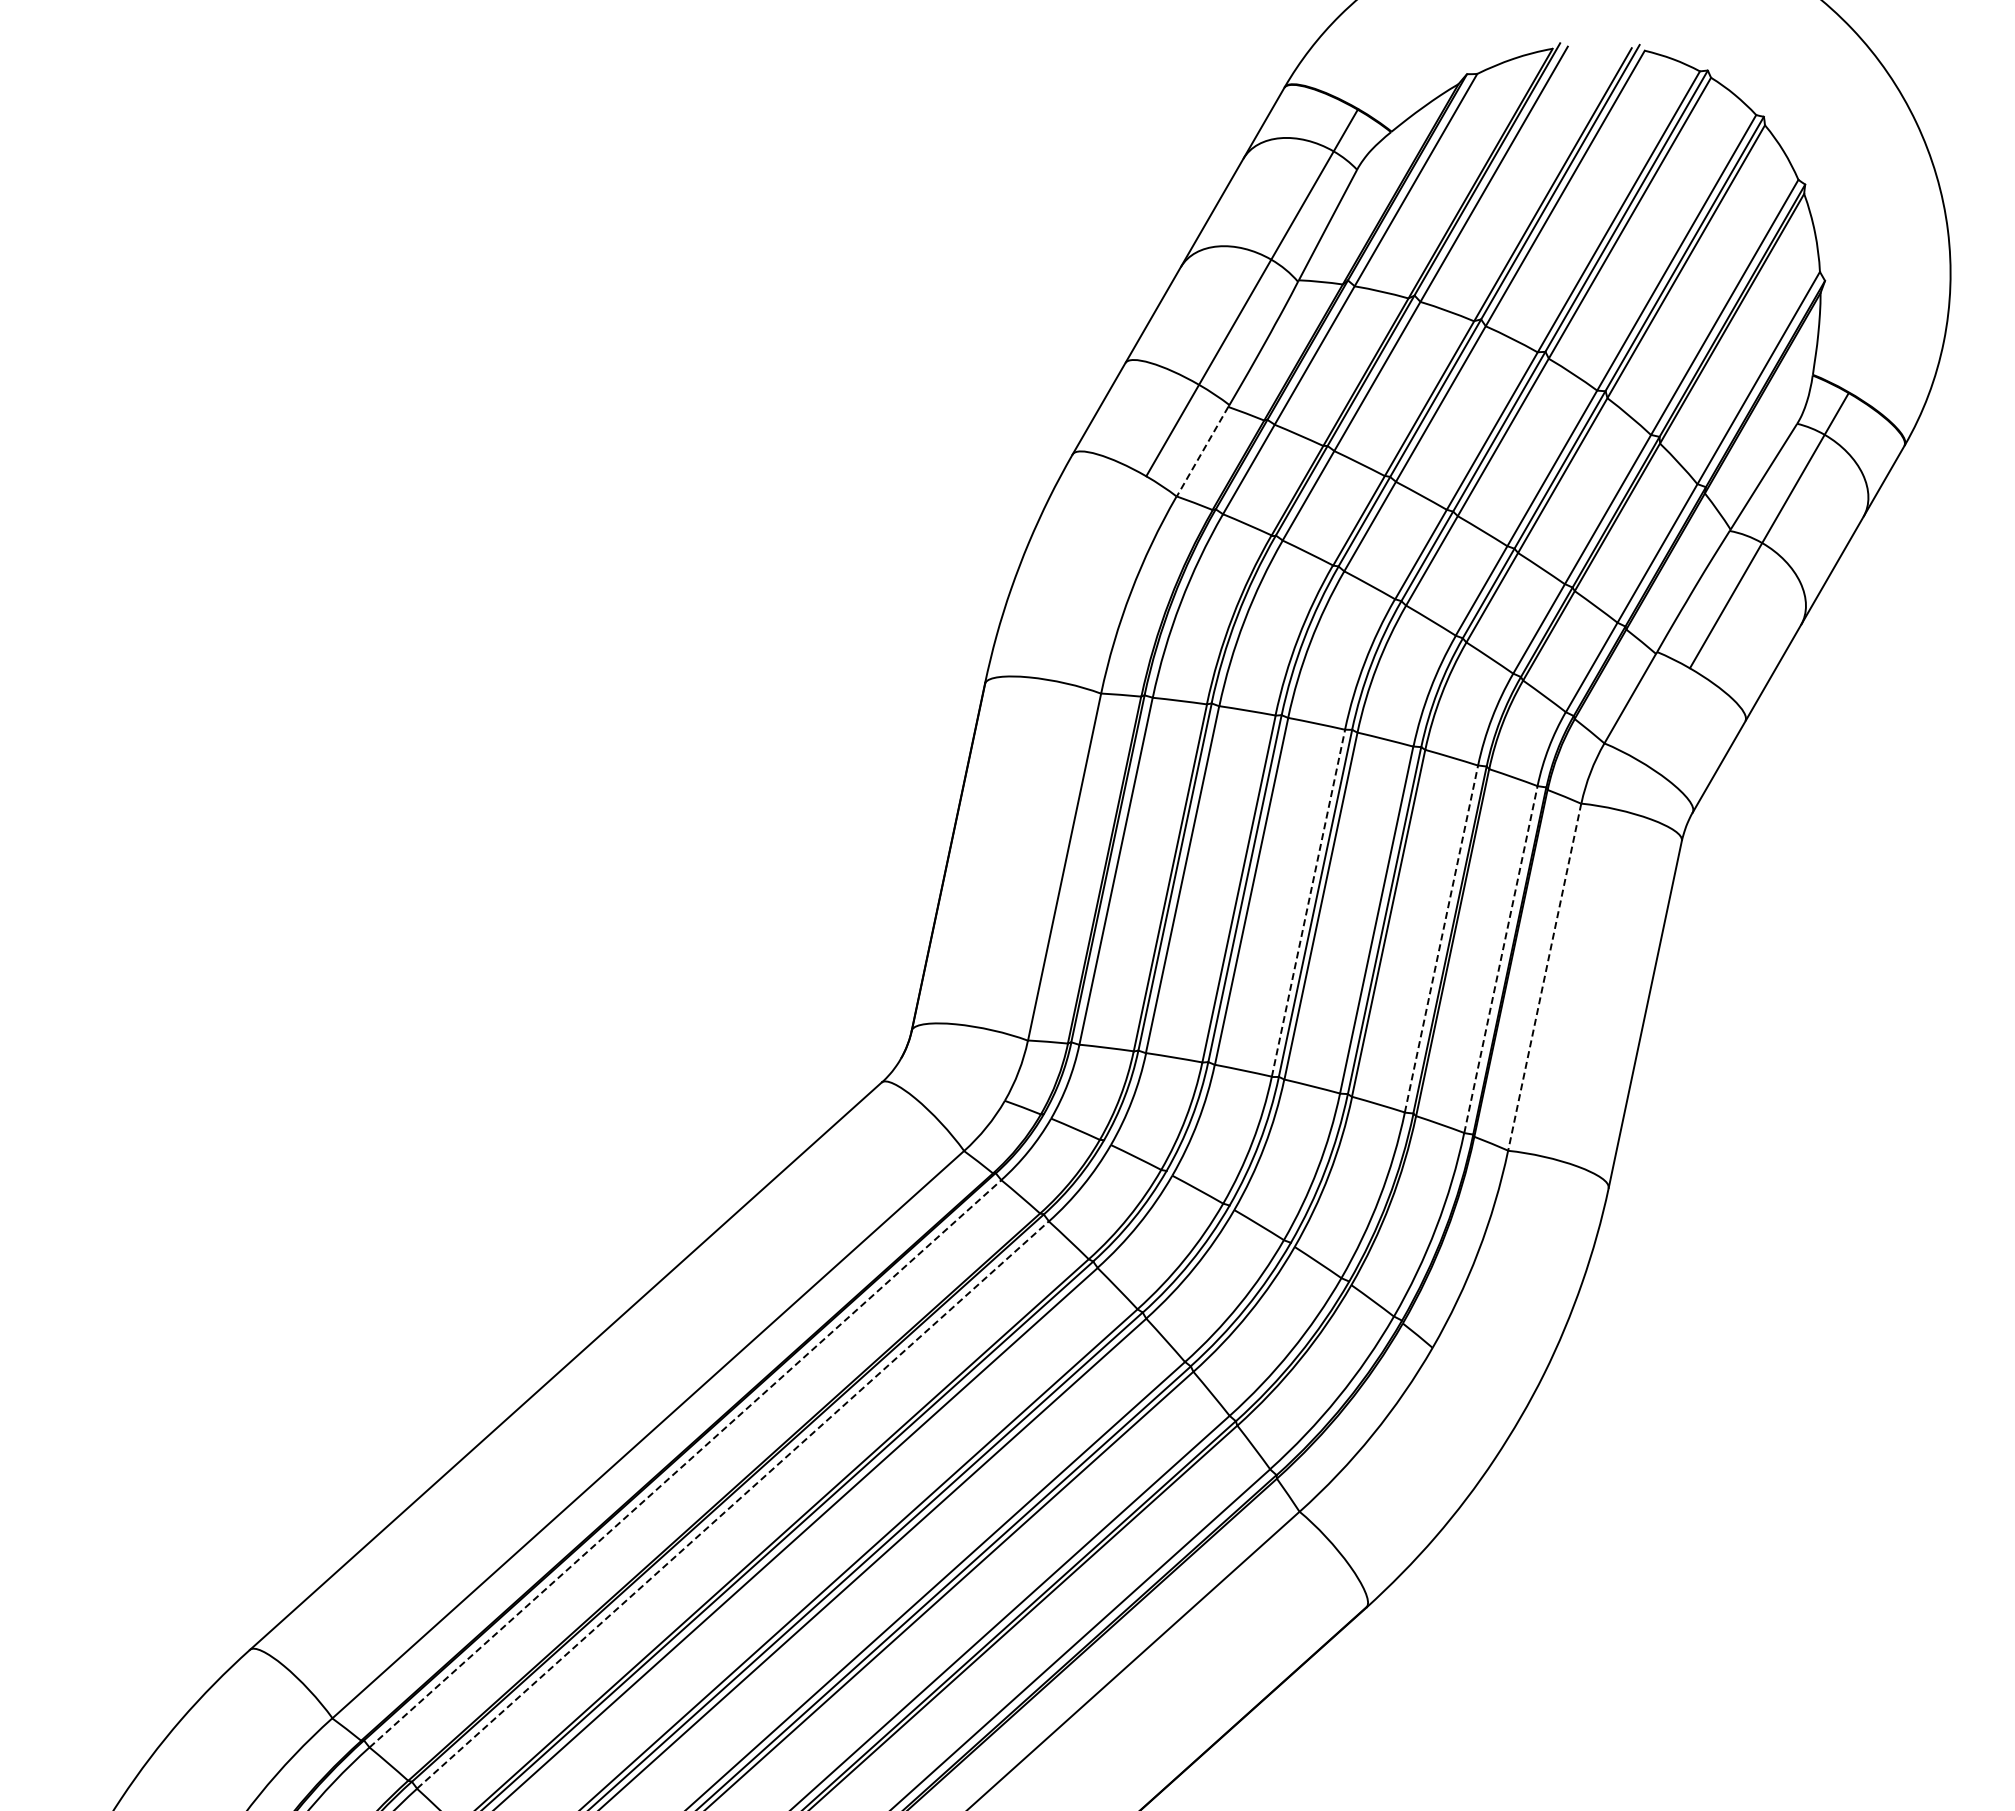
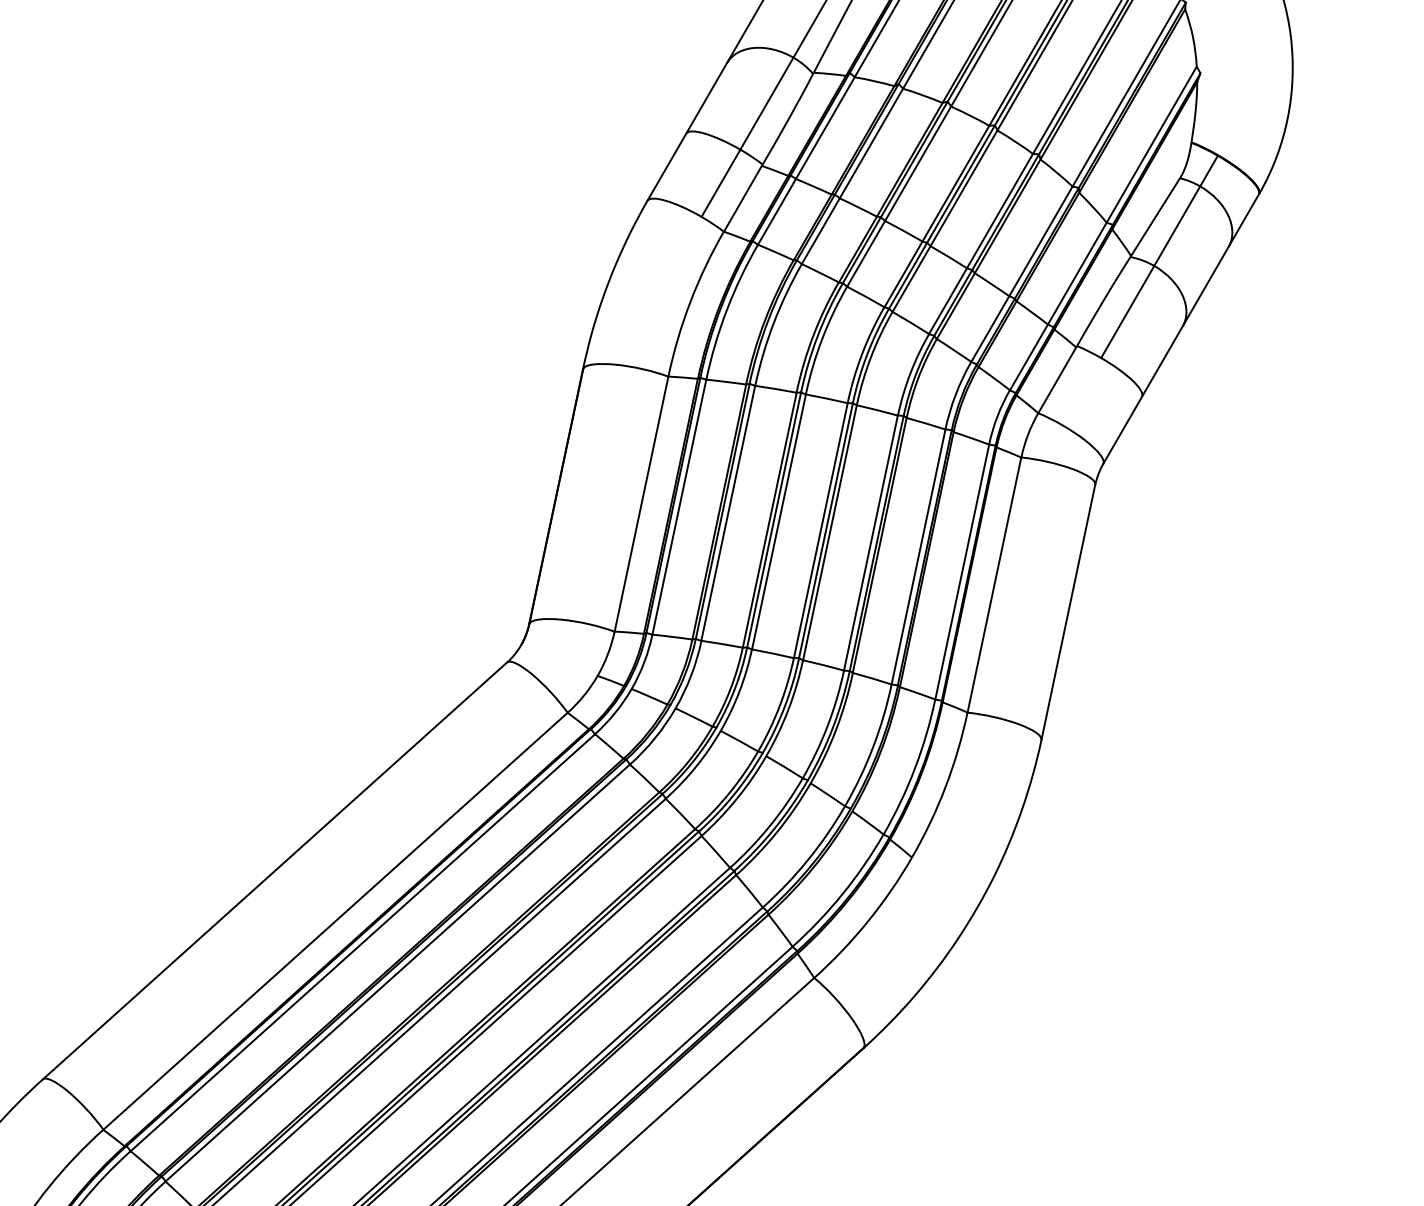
line: (1202, 451) -> (742, 198), dashed -> solid
line: (1308, 902) -> (820, 530), dashed -> solid
line: (1441, 938) -> (918, 556), dashed -> solid
line: (1501, 959) -> (962, 572), dashed -> solid
line: (1544, 977) -> (994, 585), dashed -> solid
line: (685, 1463) -> (362, 942), dashed -> solid
line: (733, 1504) -> (398, 972), dashed -> solid

